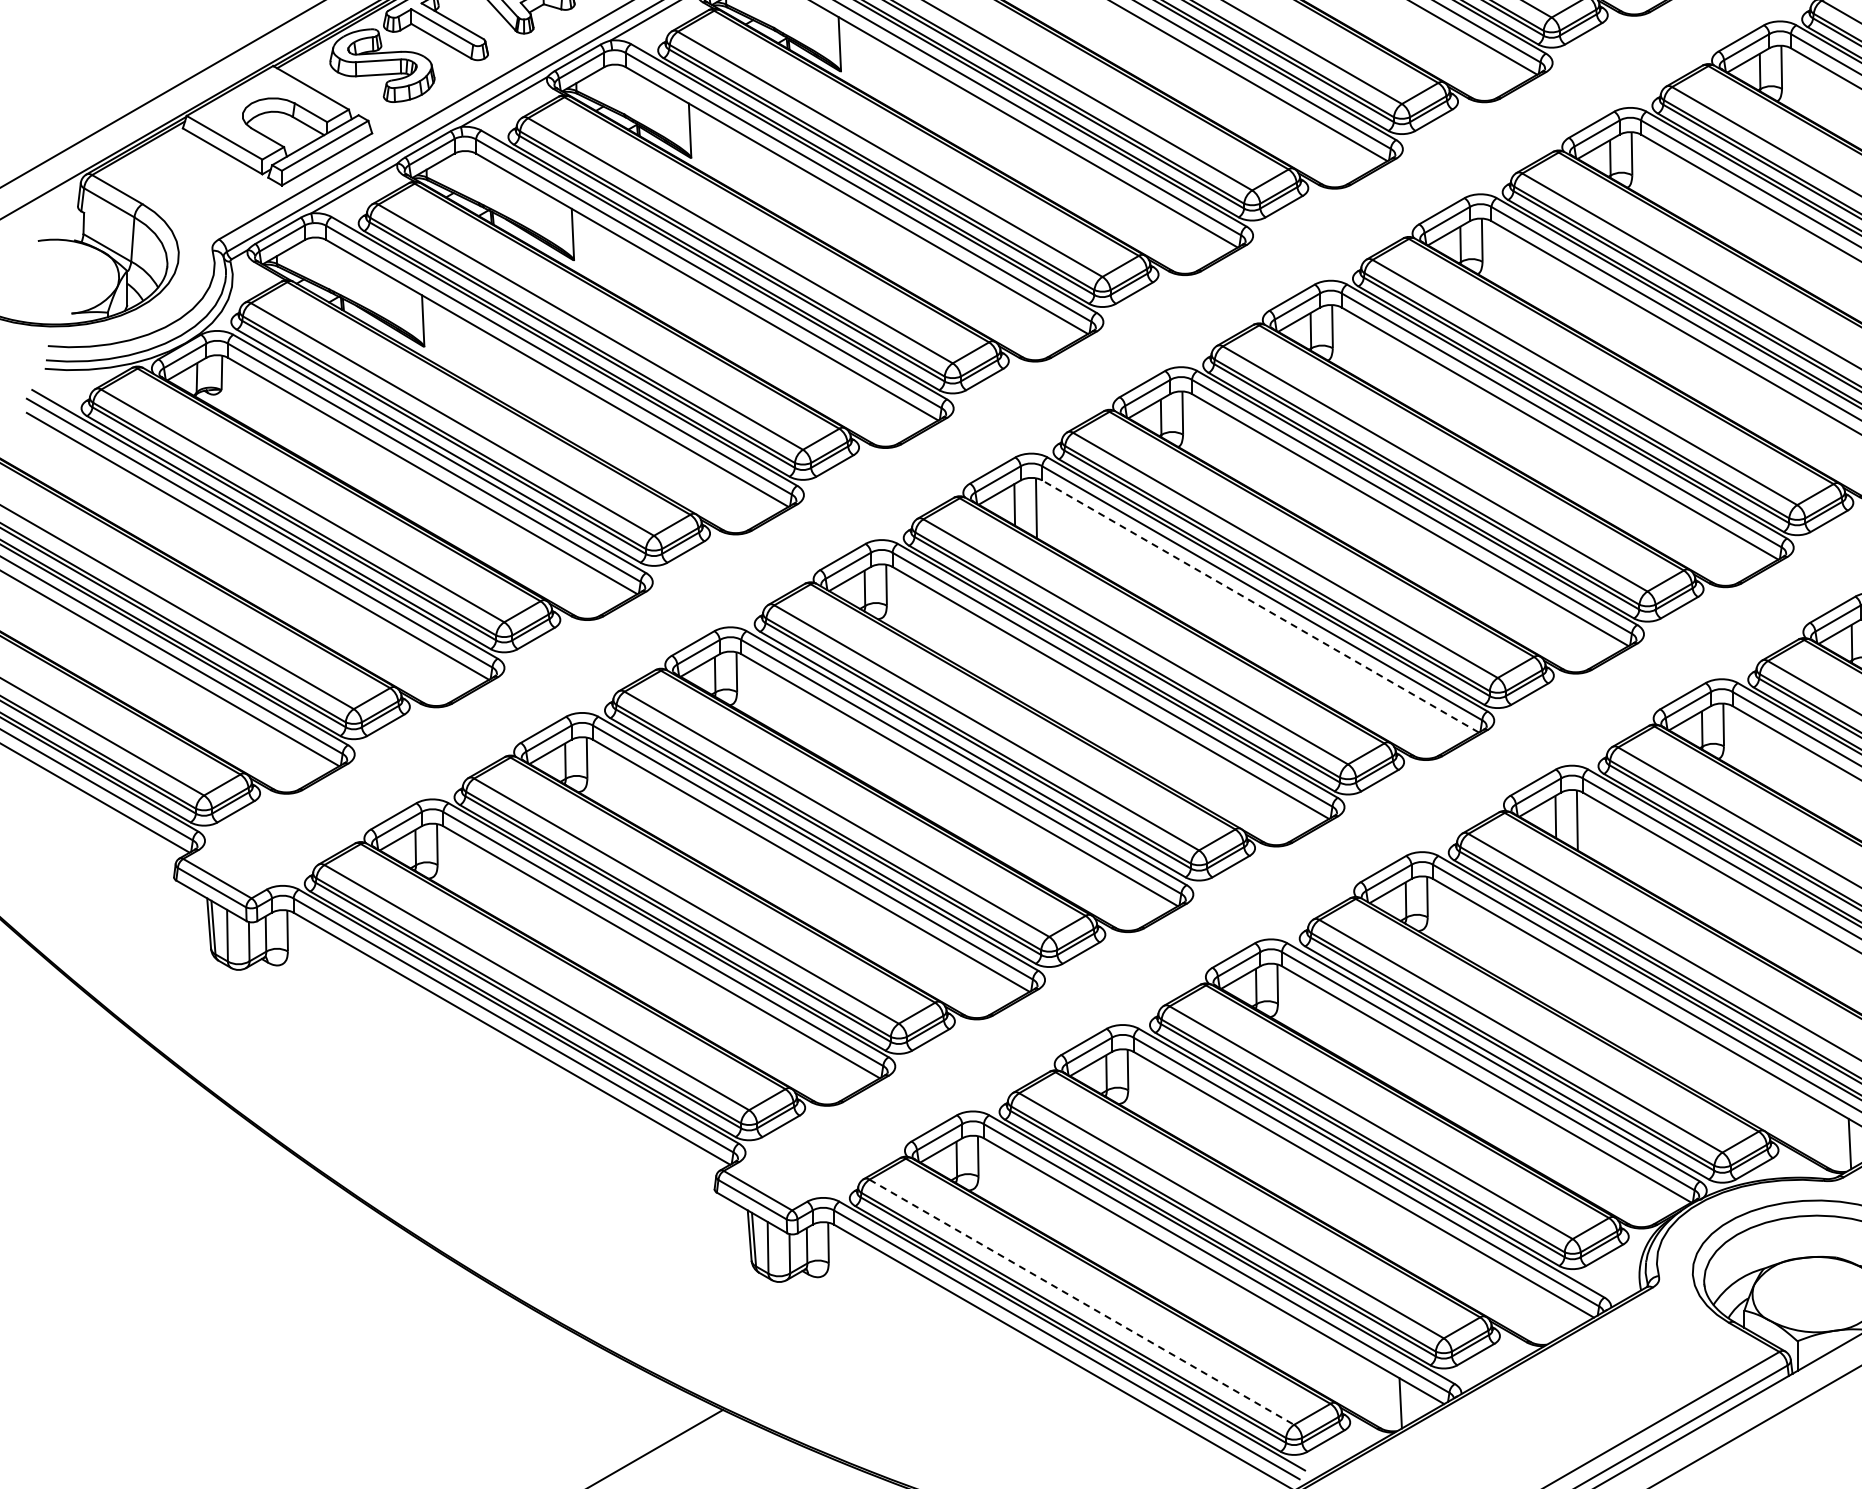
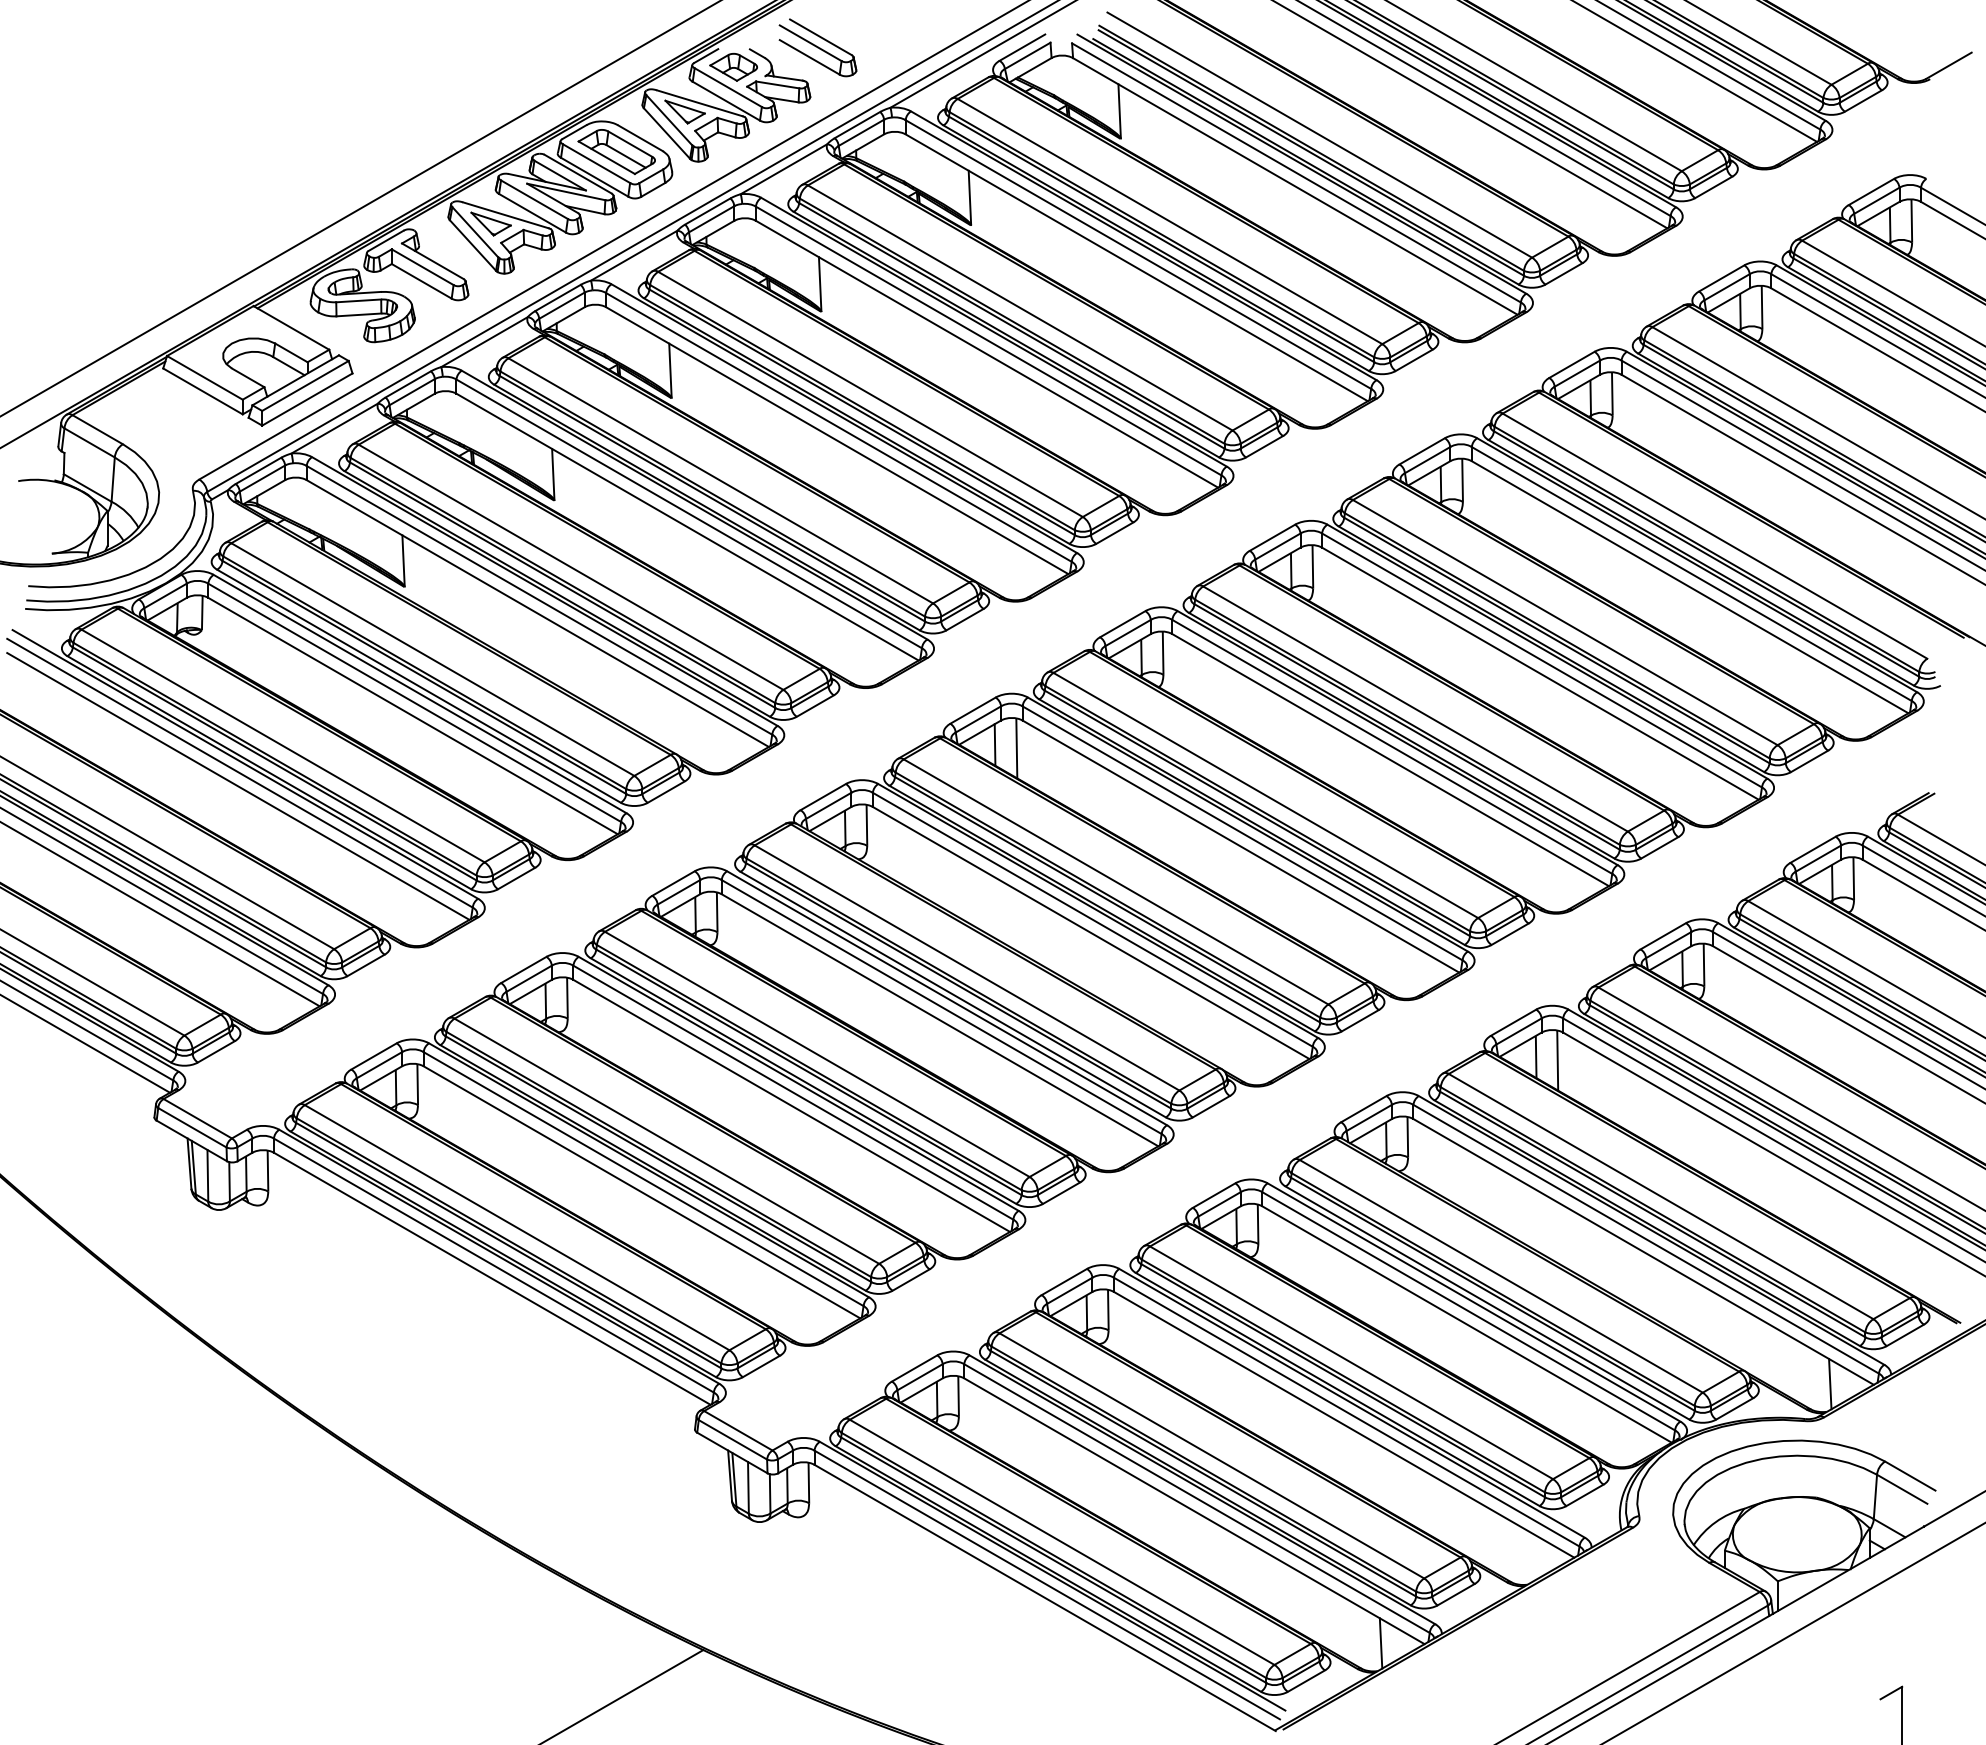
line: (1260, 606) -> (1240, 846), dashed -> solid
line: (1082, 1302) -> (1062, 1542), dashed -> solid

